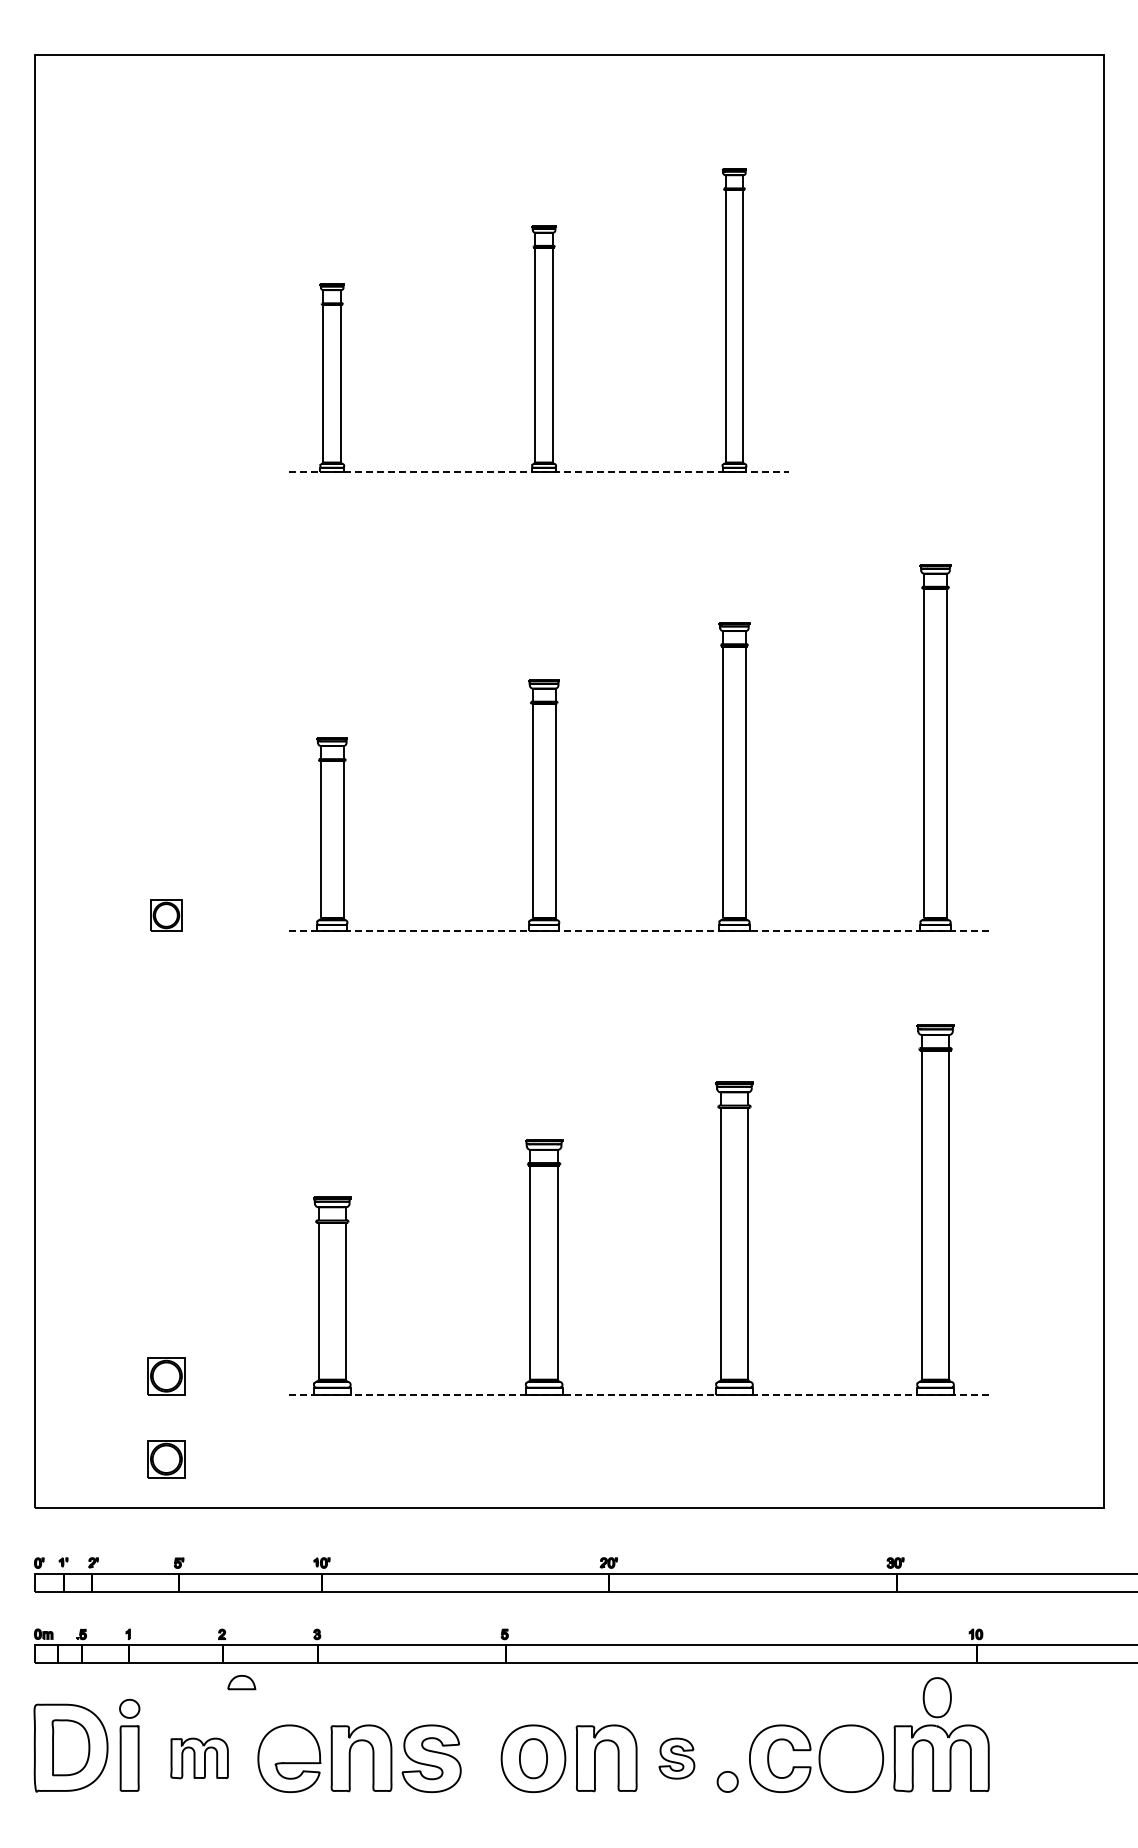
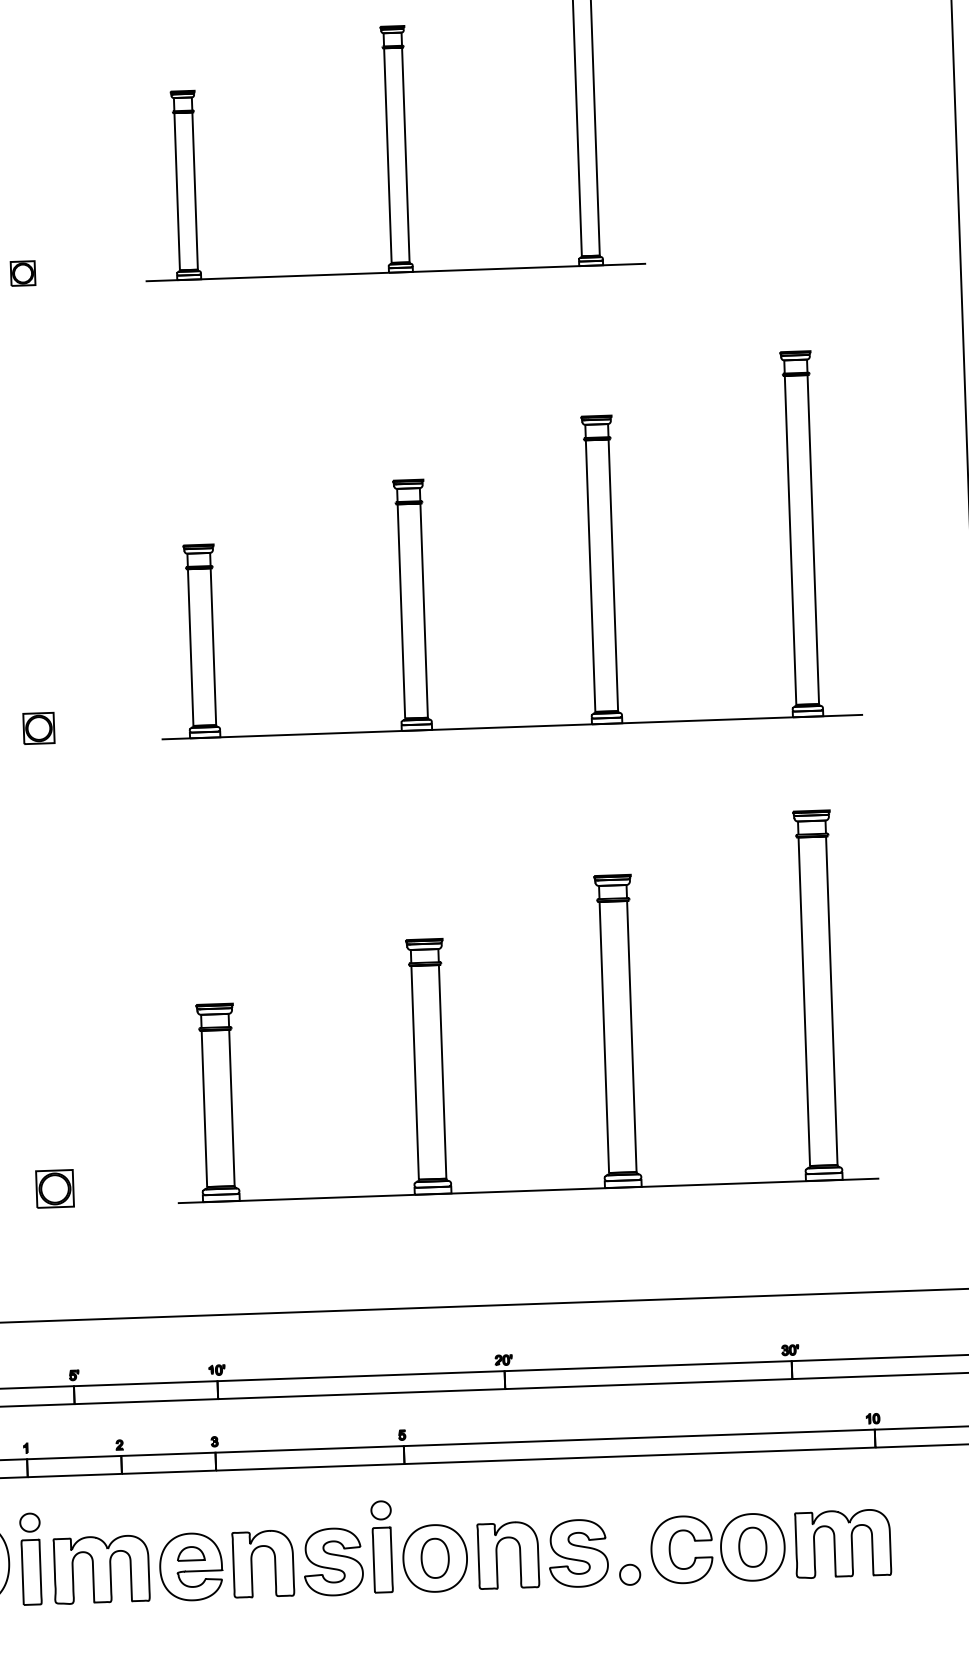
part: (166, 459) -> (23, 272), added
line: (539, 472) -> (396, 272), dashed -> solid
line: (639, 930) -> (512, 727), dashed -> solid
line: (639, 1394) -> (528, 1190), dashed -> solid
part: (166, 1459) -> (57, 1272), removed
part: (241, 1682) -> (190, 1553), moved
part: (936, 1697) -> (752, 1547), moved
part: (480, 1744) -> (381, 1546), added
part: (199, 1758) -> (101, 1569), size x1.67
part: (676, 1758) -> (578, 1553), size x1.67

